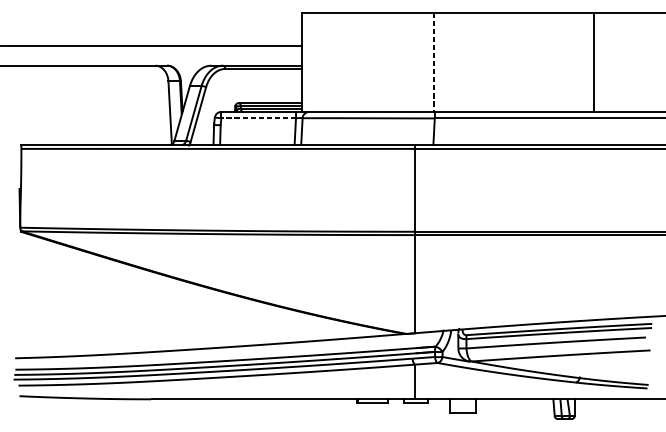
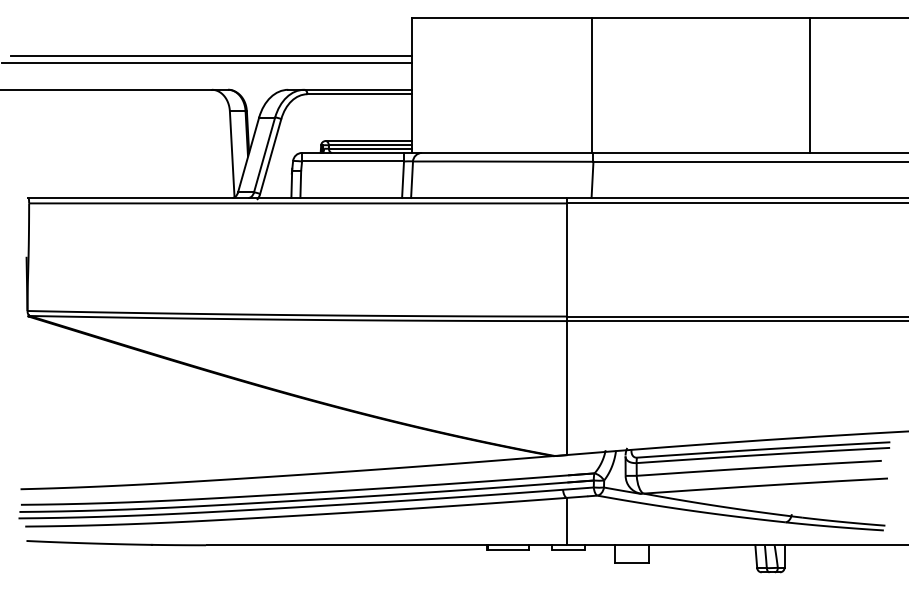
line: (155, 40) -> (211, 55), added
line: (434, 62) -> (592, 85), dashed -> solid
line: (259, 118) -> (353, 161), dashed -> solid

